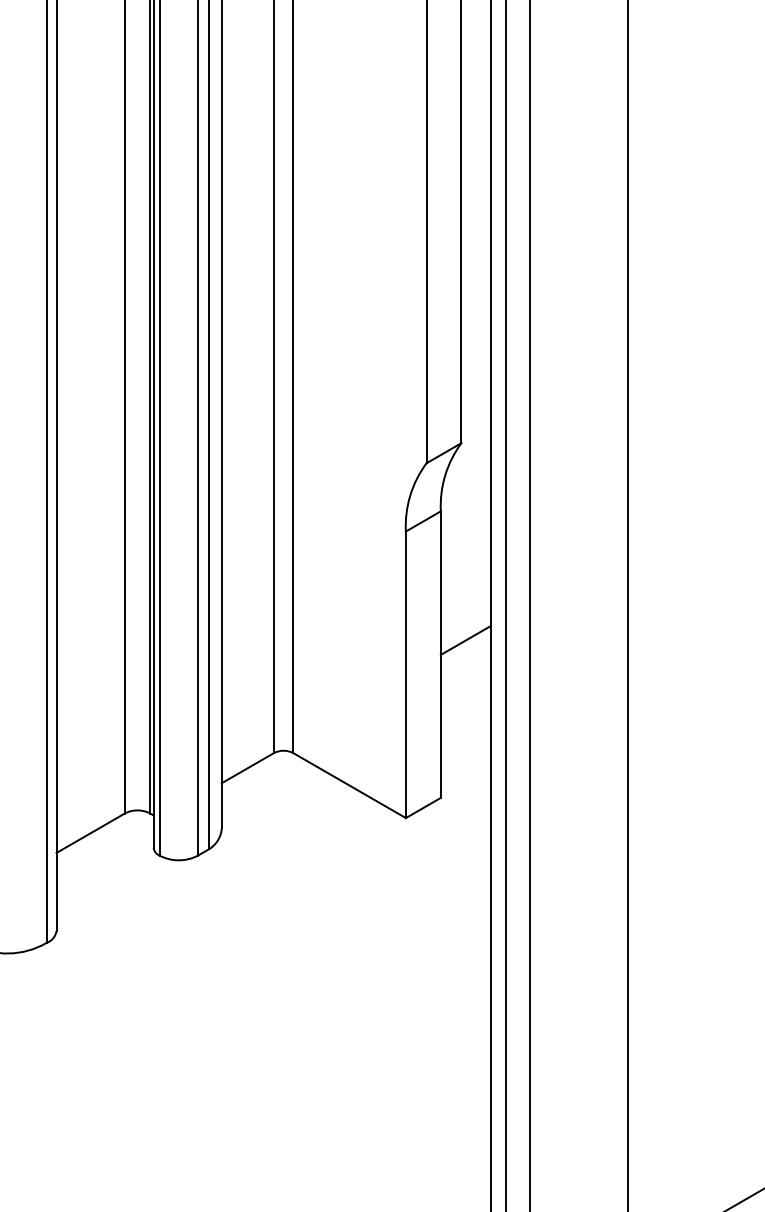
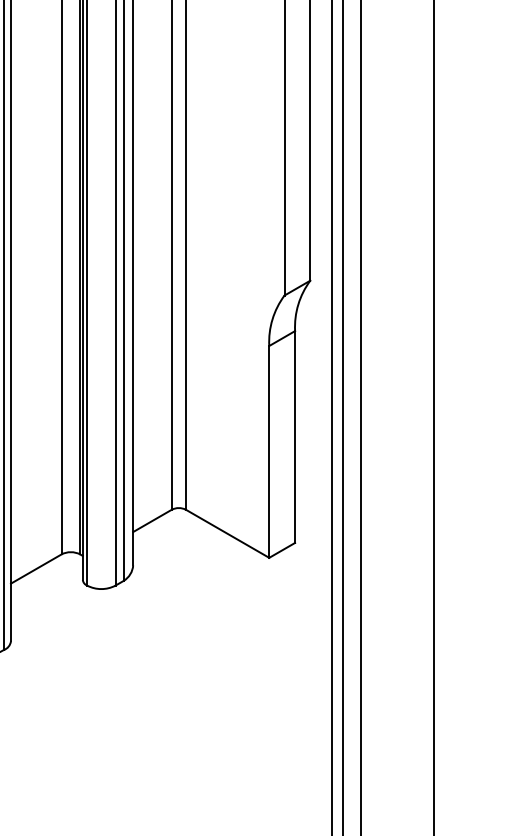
line: (465, 640) -> (313, 426), removed

